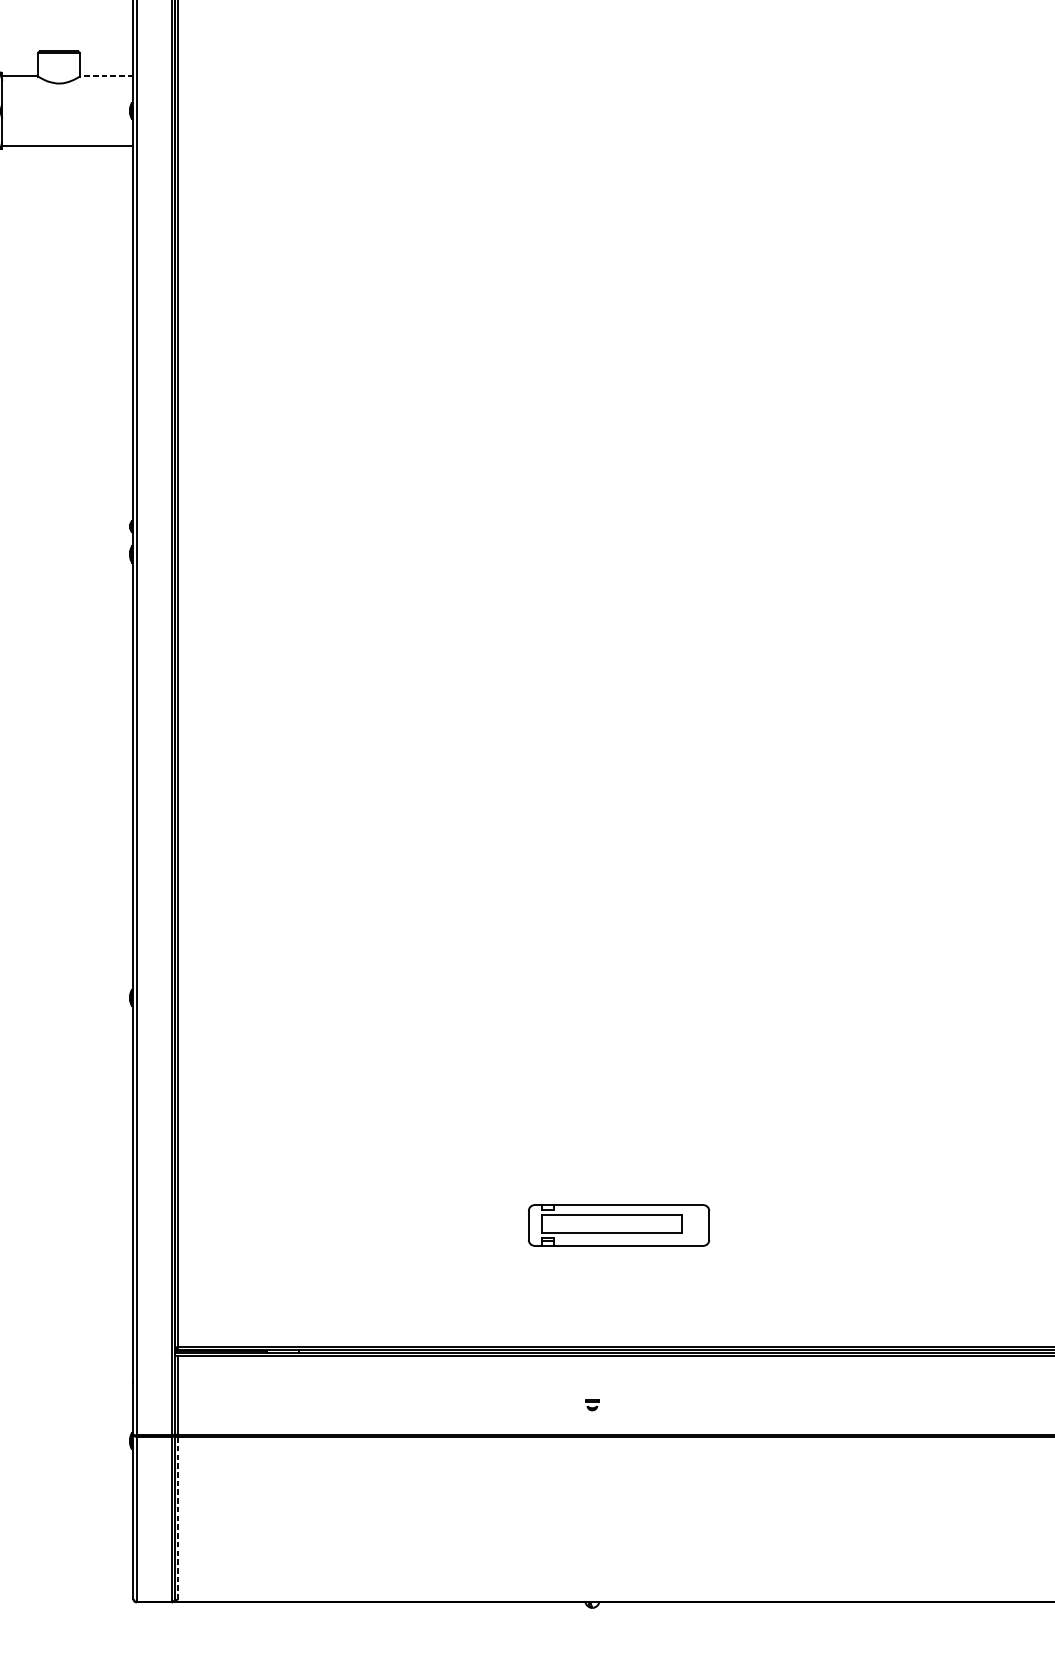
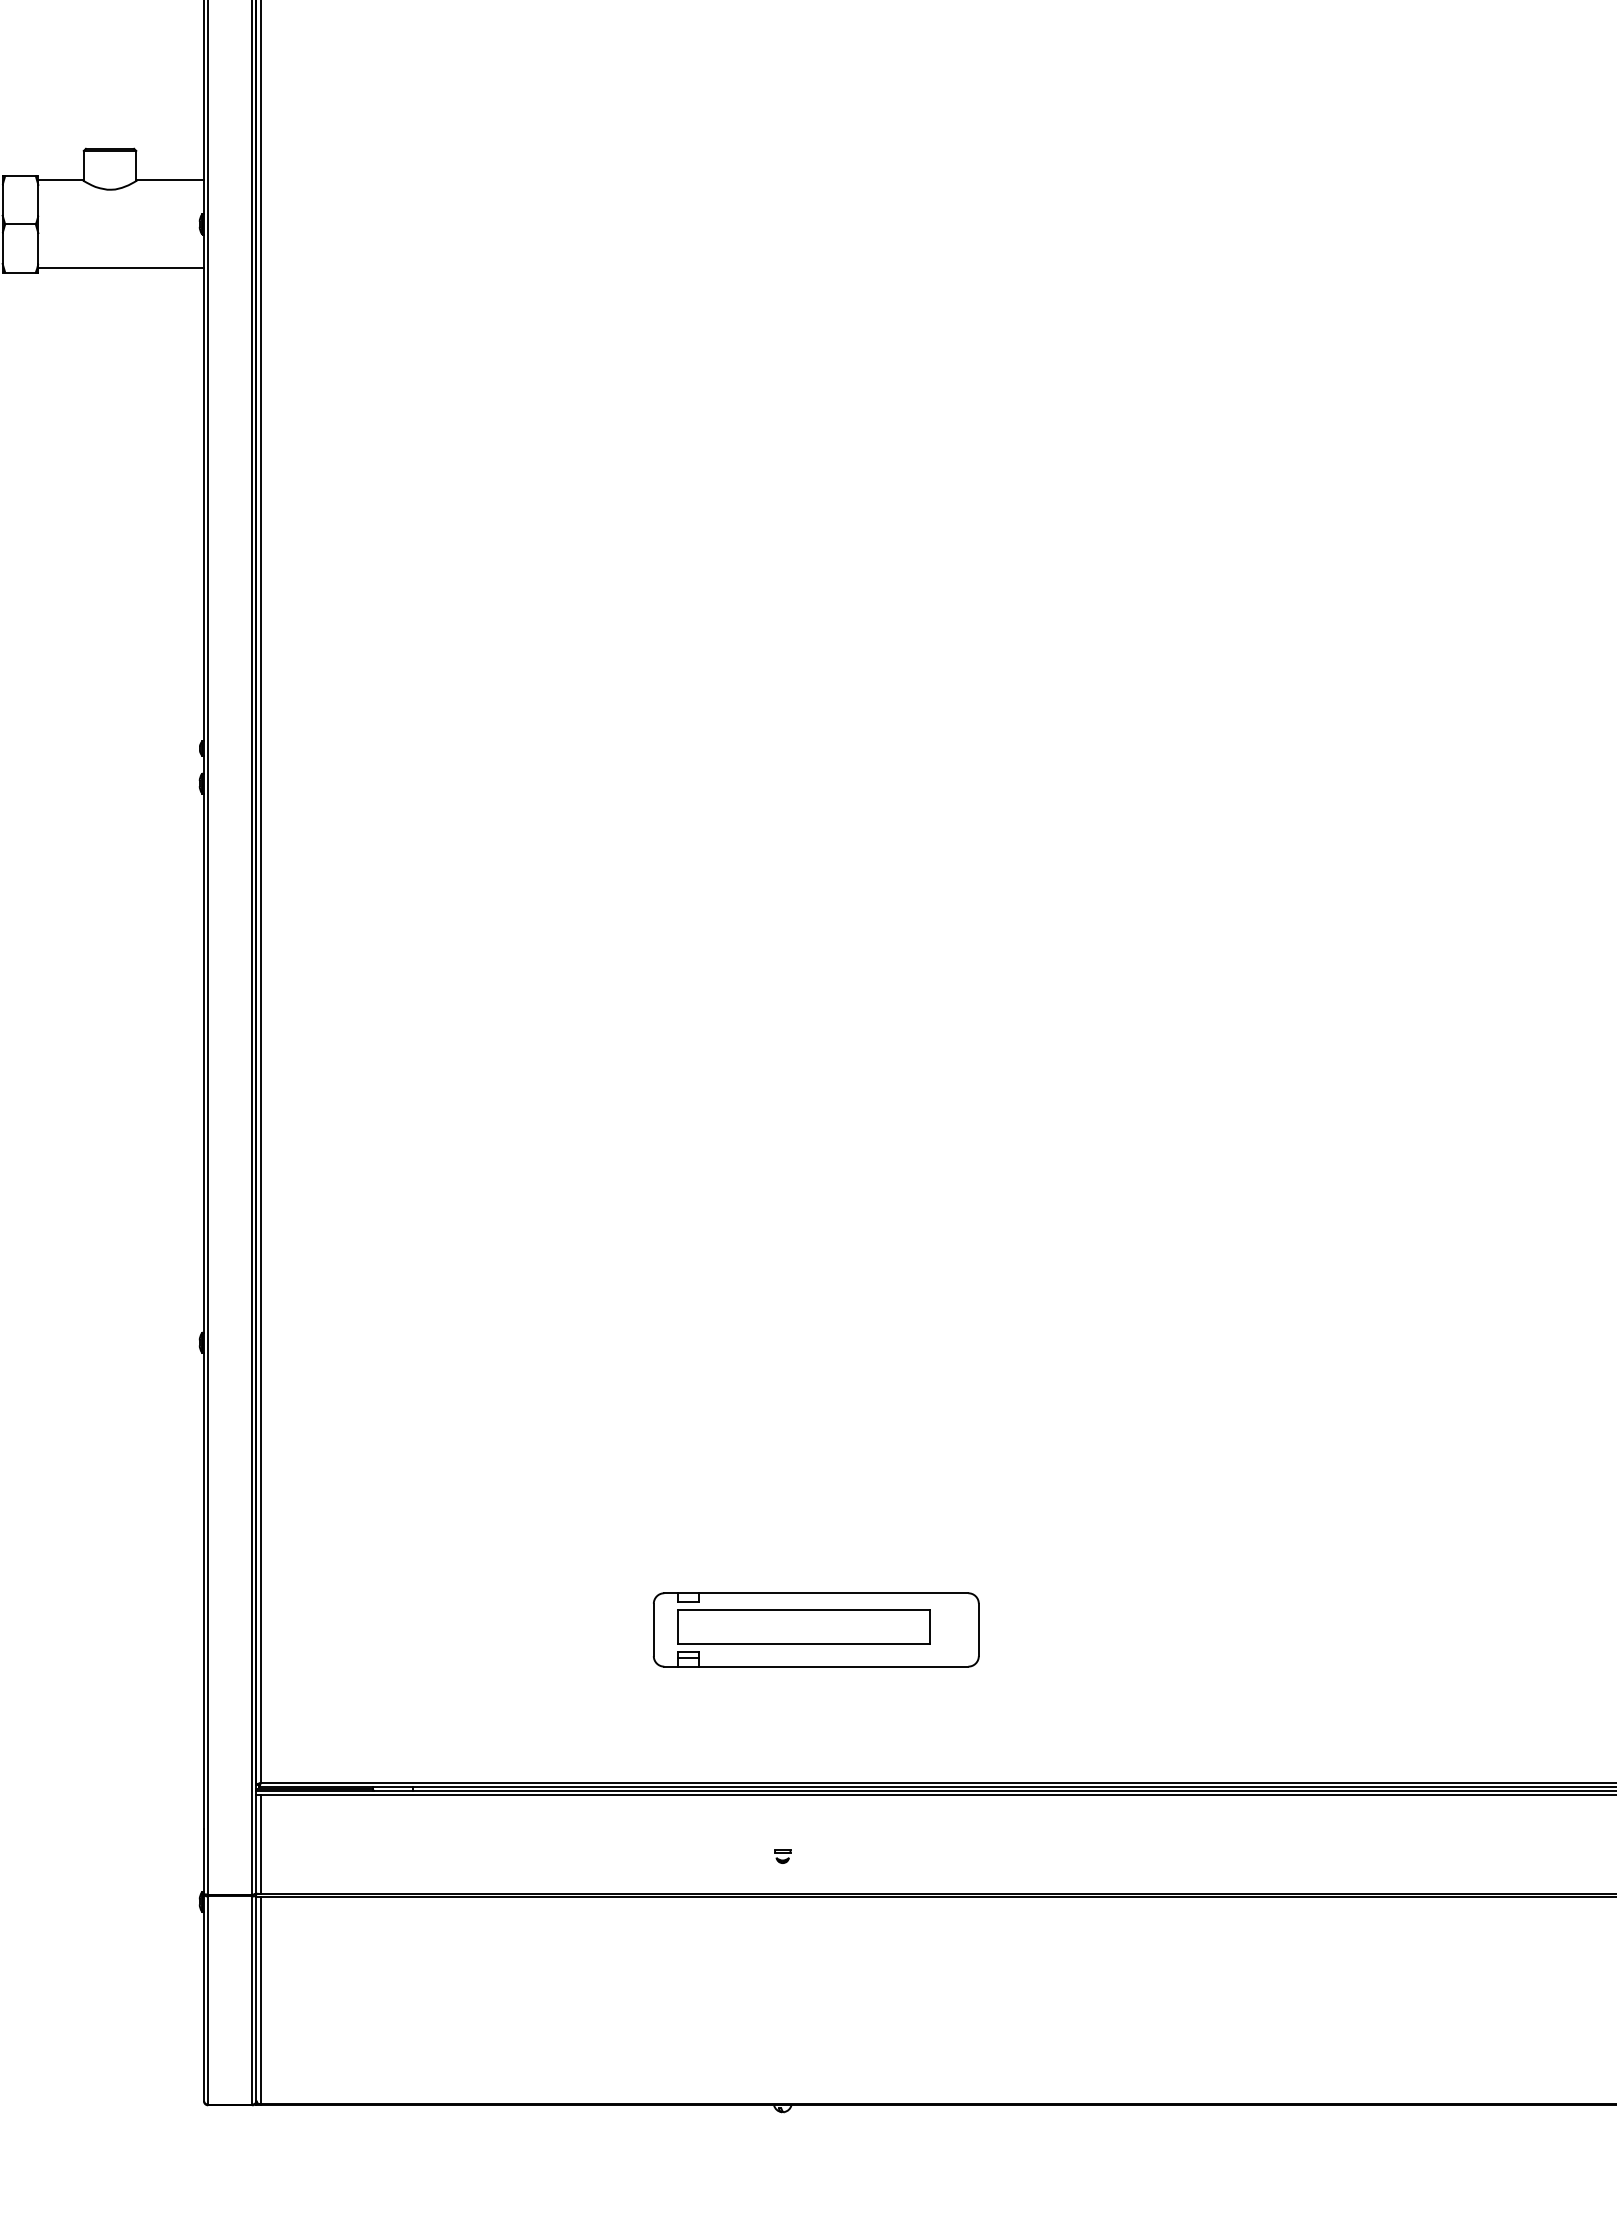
line: (106, 76) -> (170, 180), dashed -> solid
part: (619, 1225) -> (816, 1629), size x1.43
line: (178, 1519) -> (260, 2000), dashed -> solid

